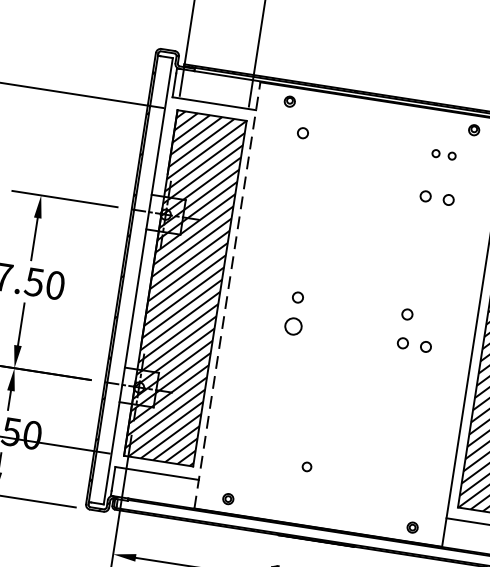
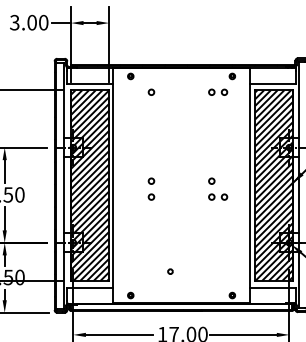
circle: (303, 131) -> (151, 91), moved
part: (444, 153) -> (218, 91), size x1.43
part: (437, 197) -> (218, 115), removed
line: (227, 294) -> (113, 185), dashed -> solid
circle: (293, 325) -> (151, 196), size x0.62

